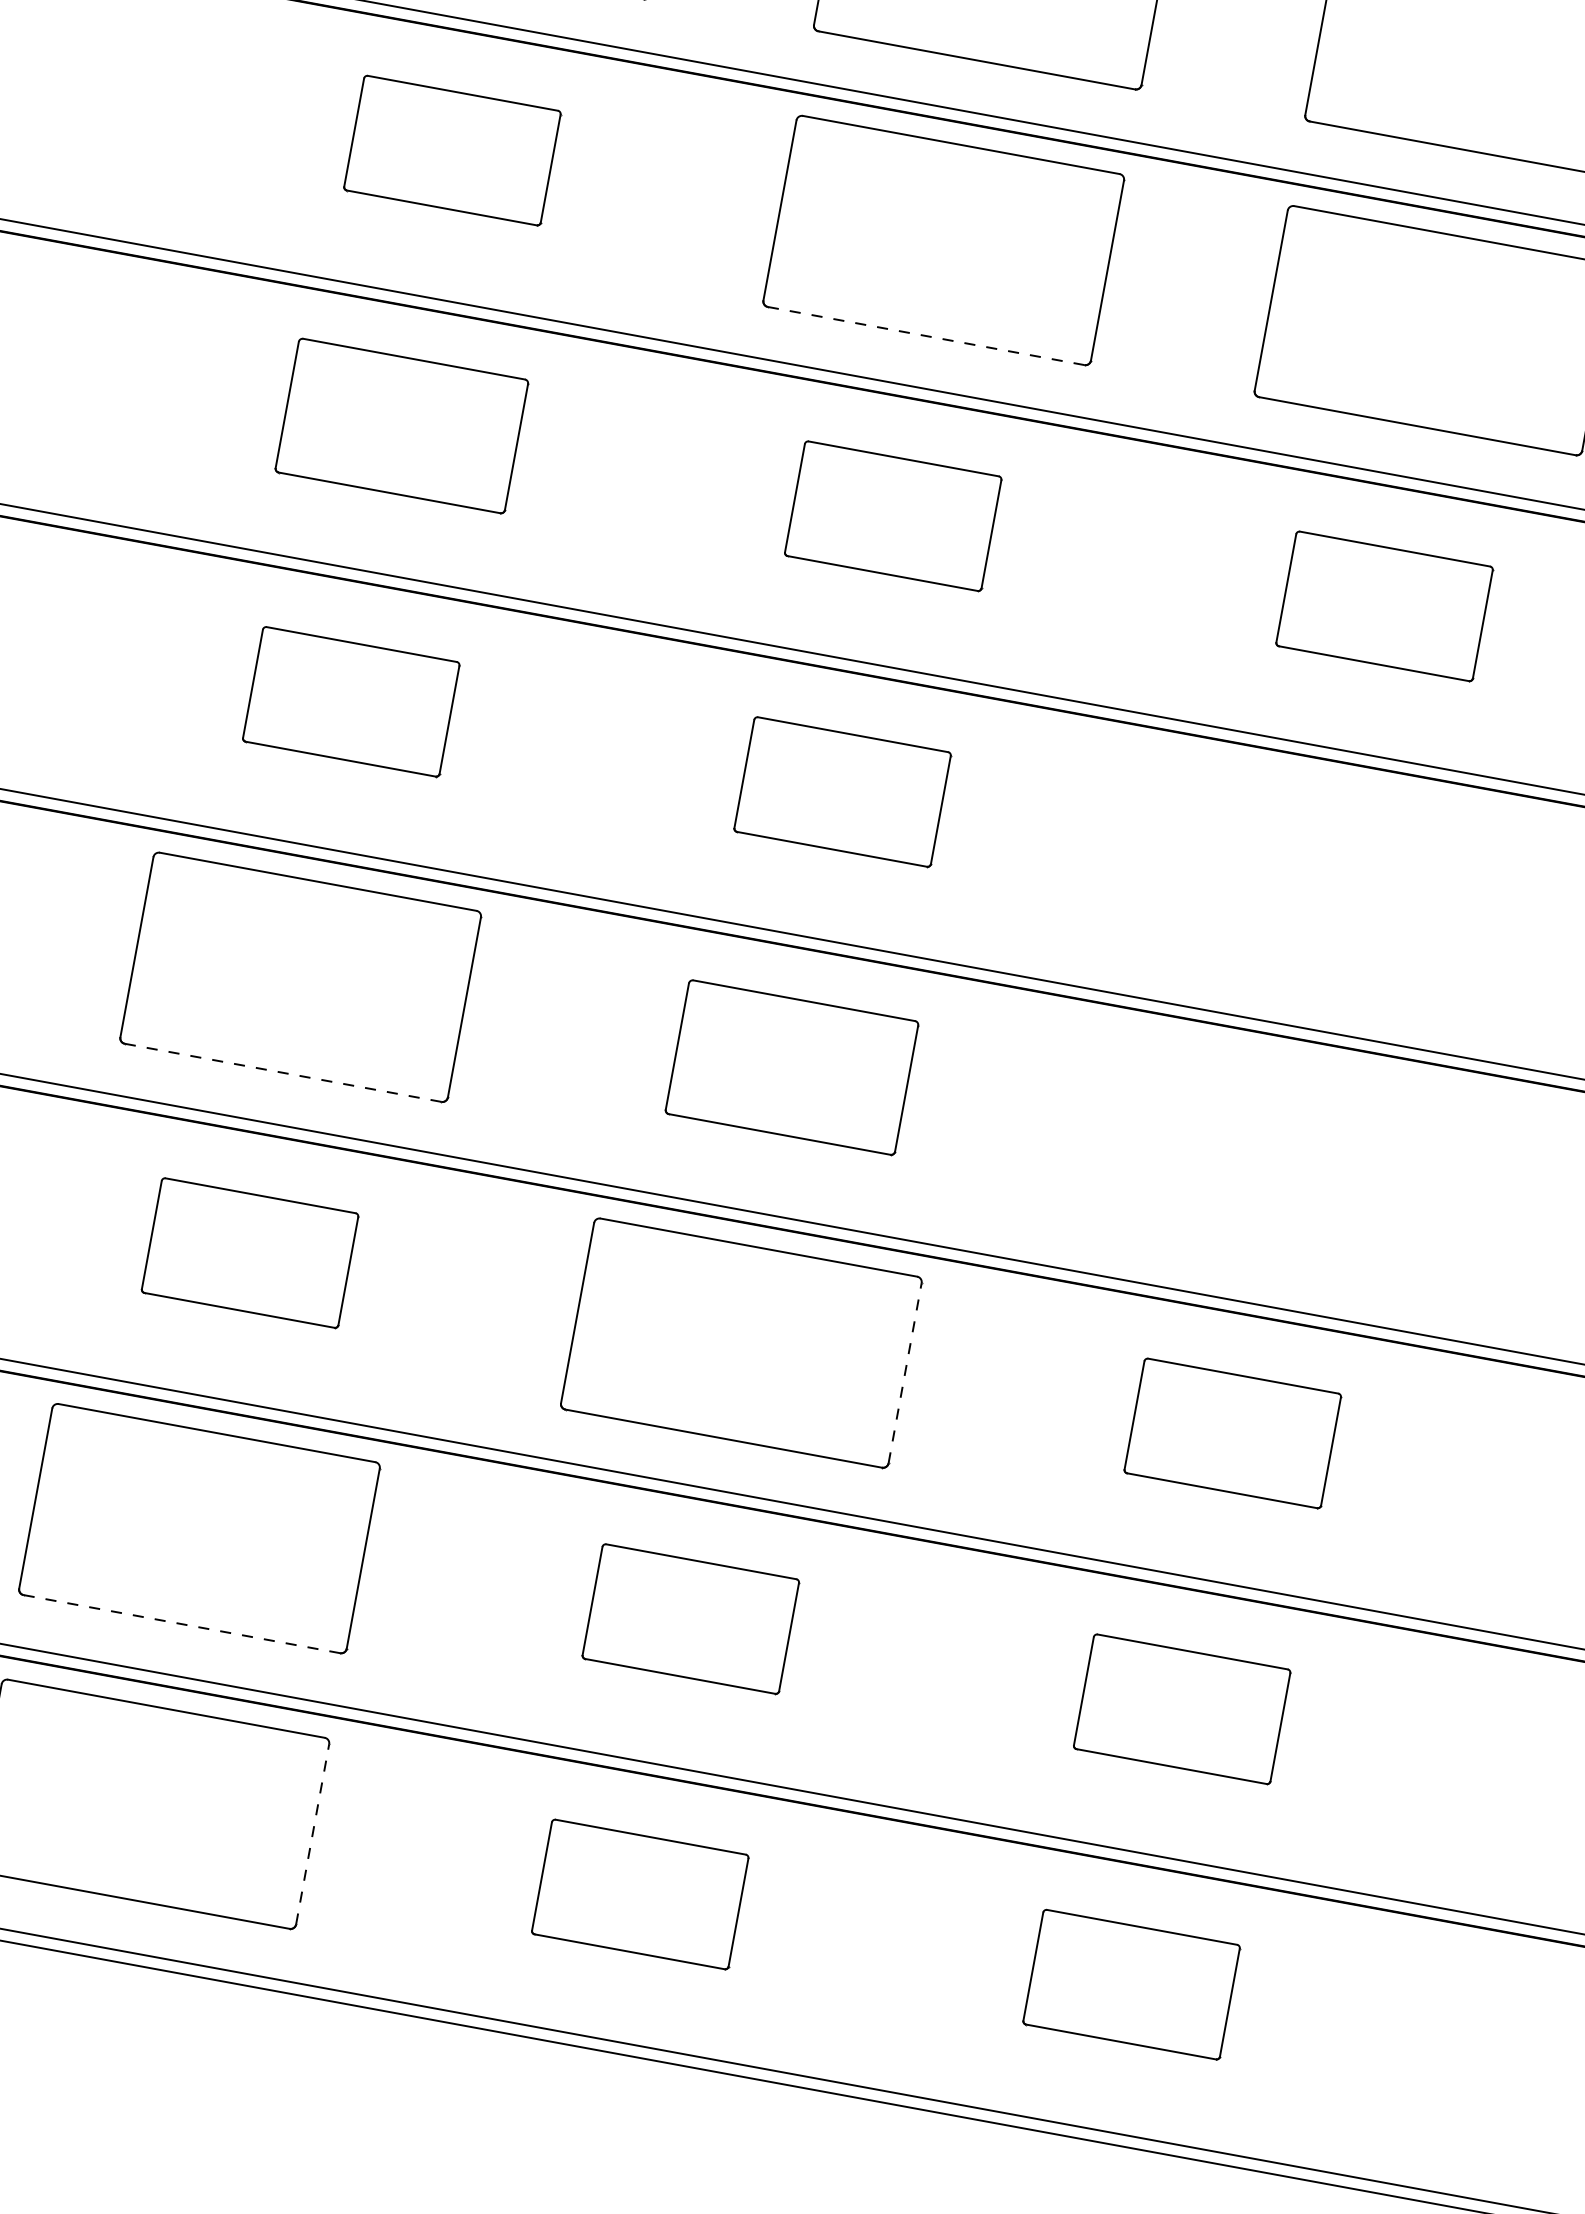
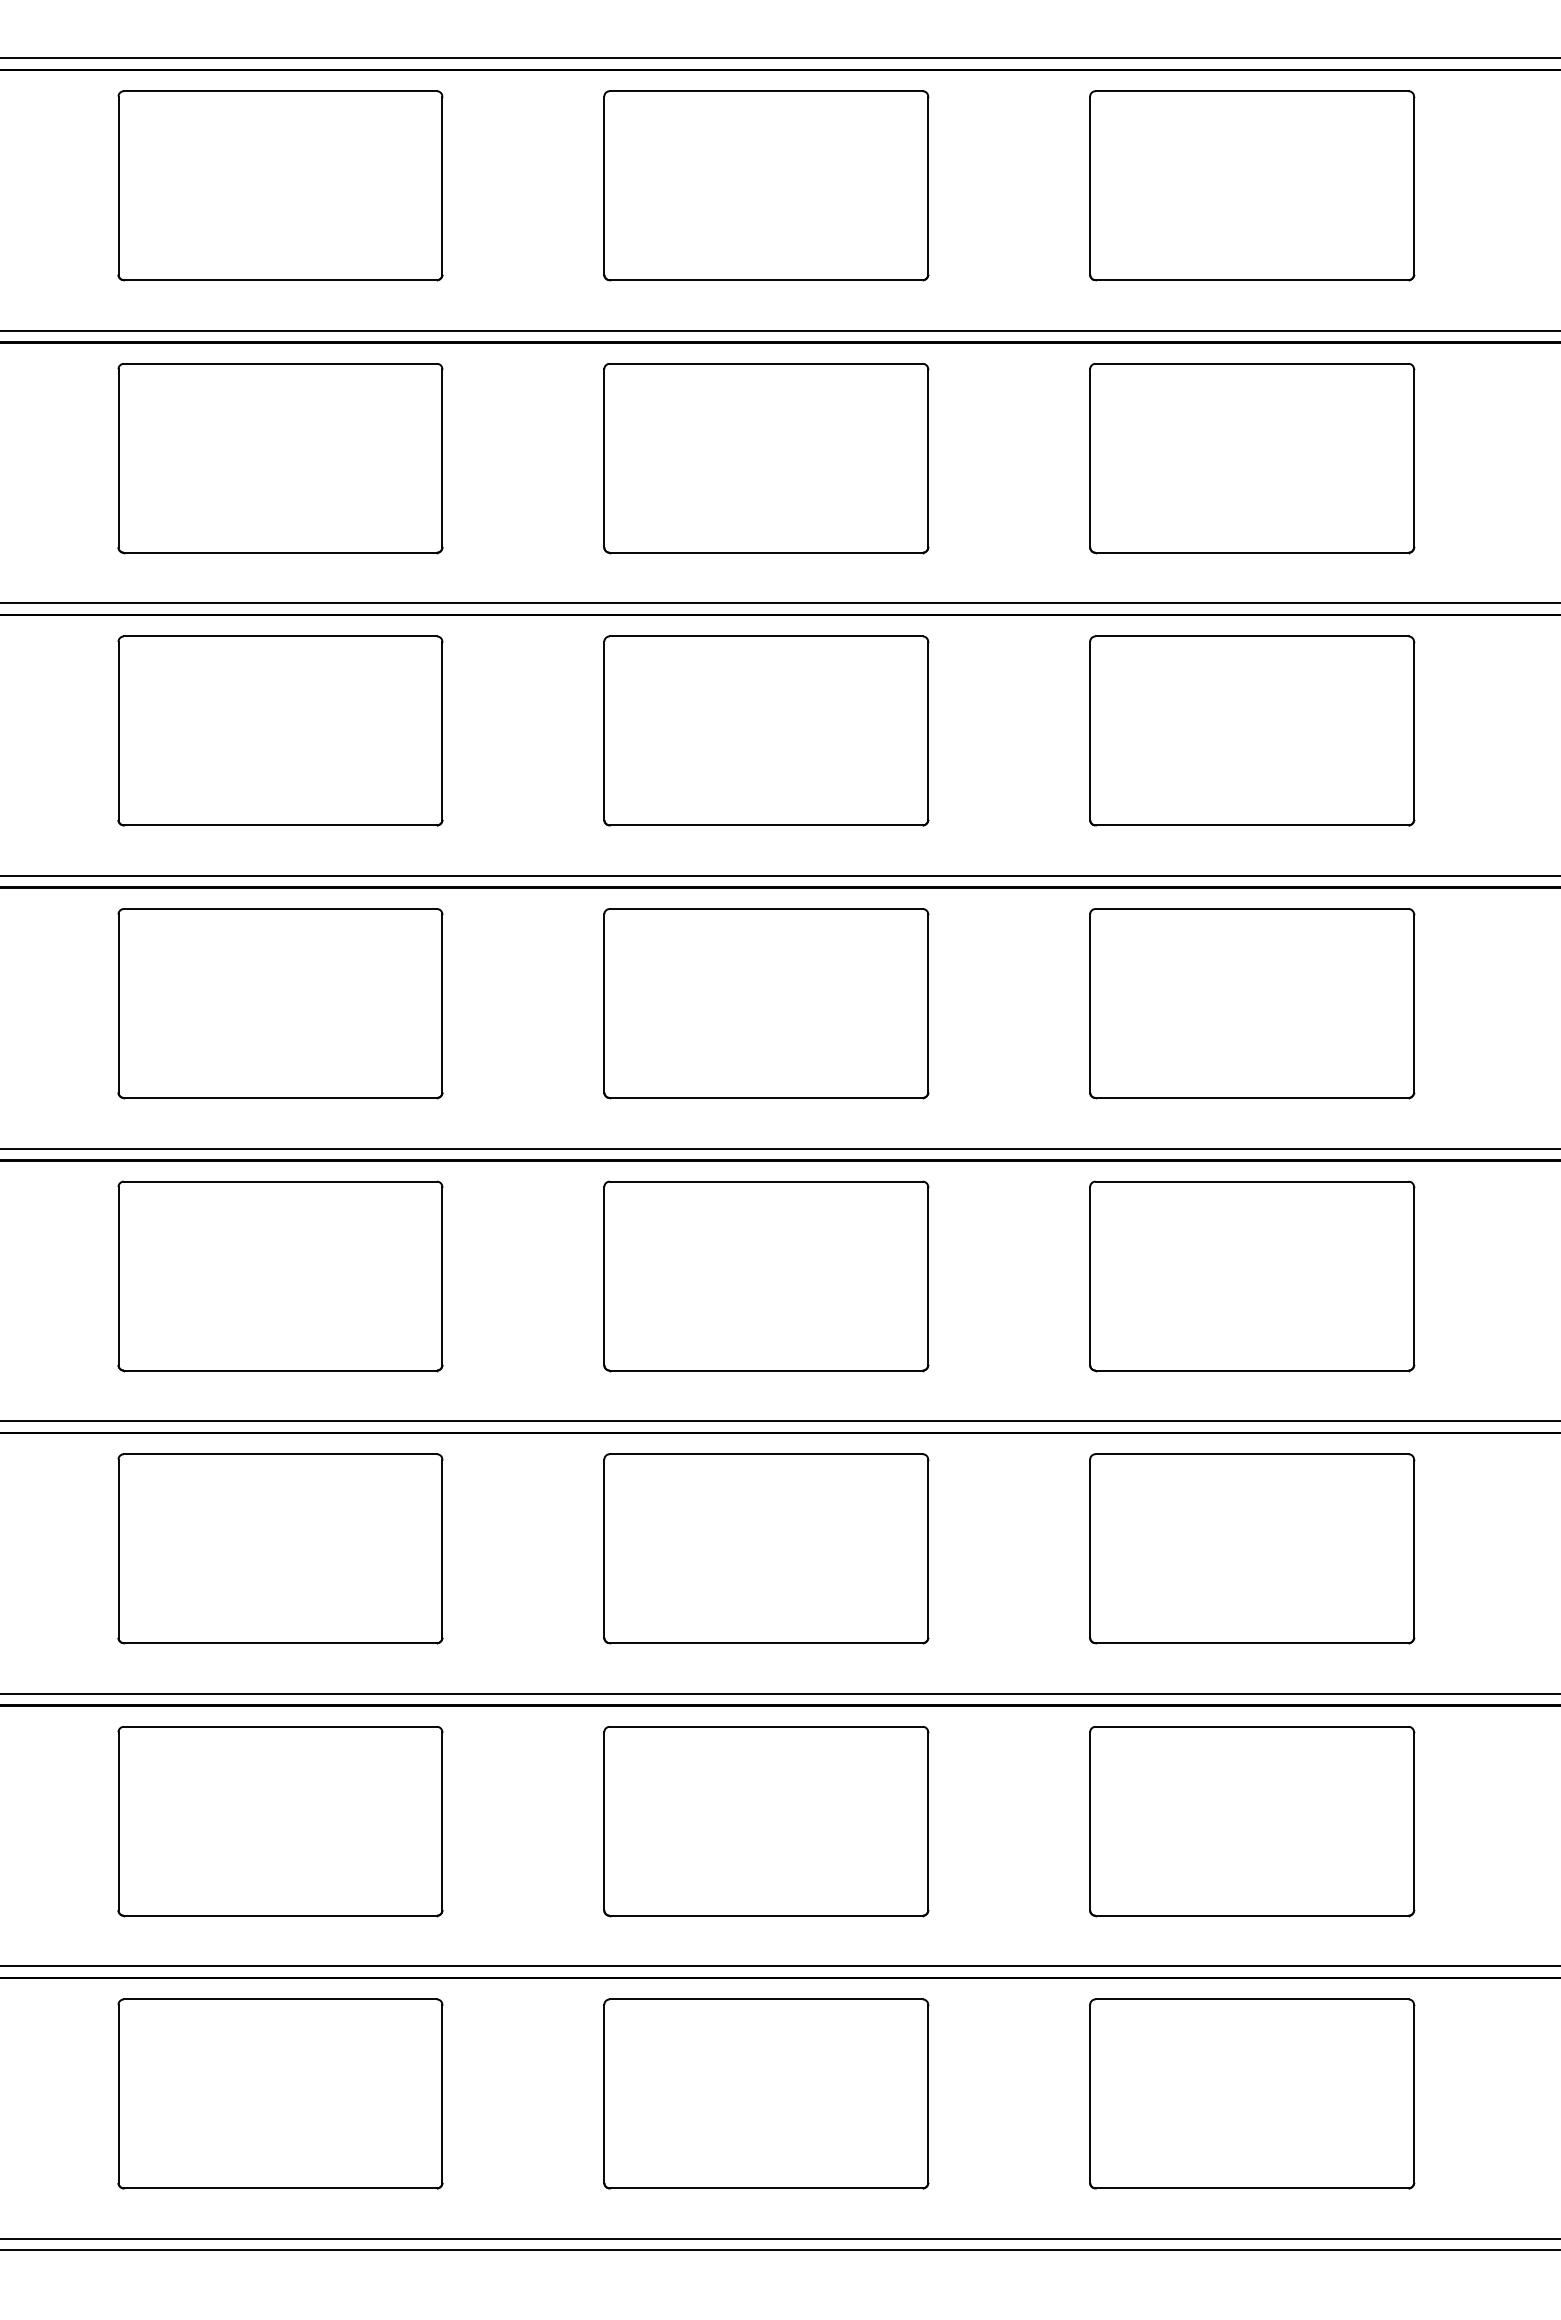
part: (452, 150) -> (280, 458), size x1.67
line: (926, 335) -> (766, 552), dashed -> solid
part: (402, 425) -> (280, 730), size x1.43
part: (893, 515) -> (766, 730), size x1.67
part: (1384, 605) -> (1252, 730), size x1.67
part: (351, 701) -> (280, 1003), size x1.67
part: (842, 791) -> (766, 1003), size x1.67
part: (1334, 882) -> (1252, 1003), added
part: (792, 1067) -> (766, 1276), size x1.43
line: (283, 1072) -> (280, 1370), dashed -> solid
part: (1283, 1158) -> (1252, 1276), added
part: (250, 1252) -> (280, 1548), size x1.67
line: (905, 1373) -> (928, 1548), dashed -> solid
part: (1233, 1433) -> (1252, 1548), size x1.67
part: (690, 1619) -> (766, 1821), size x1.67
line: (182, 1623) -> (280, 1915), dashed -> solid
part: (1182, 1709) -> (1252, 1821), size x1.67
line: (312, 1833) -> (442, 2093), dashed -> solid
part: (640, 1894) -> (766, 2093), size x1.67
part: (1131, 1984) -> (1252, 2093), size x1.67

